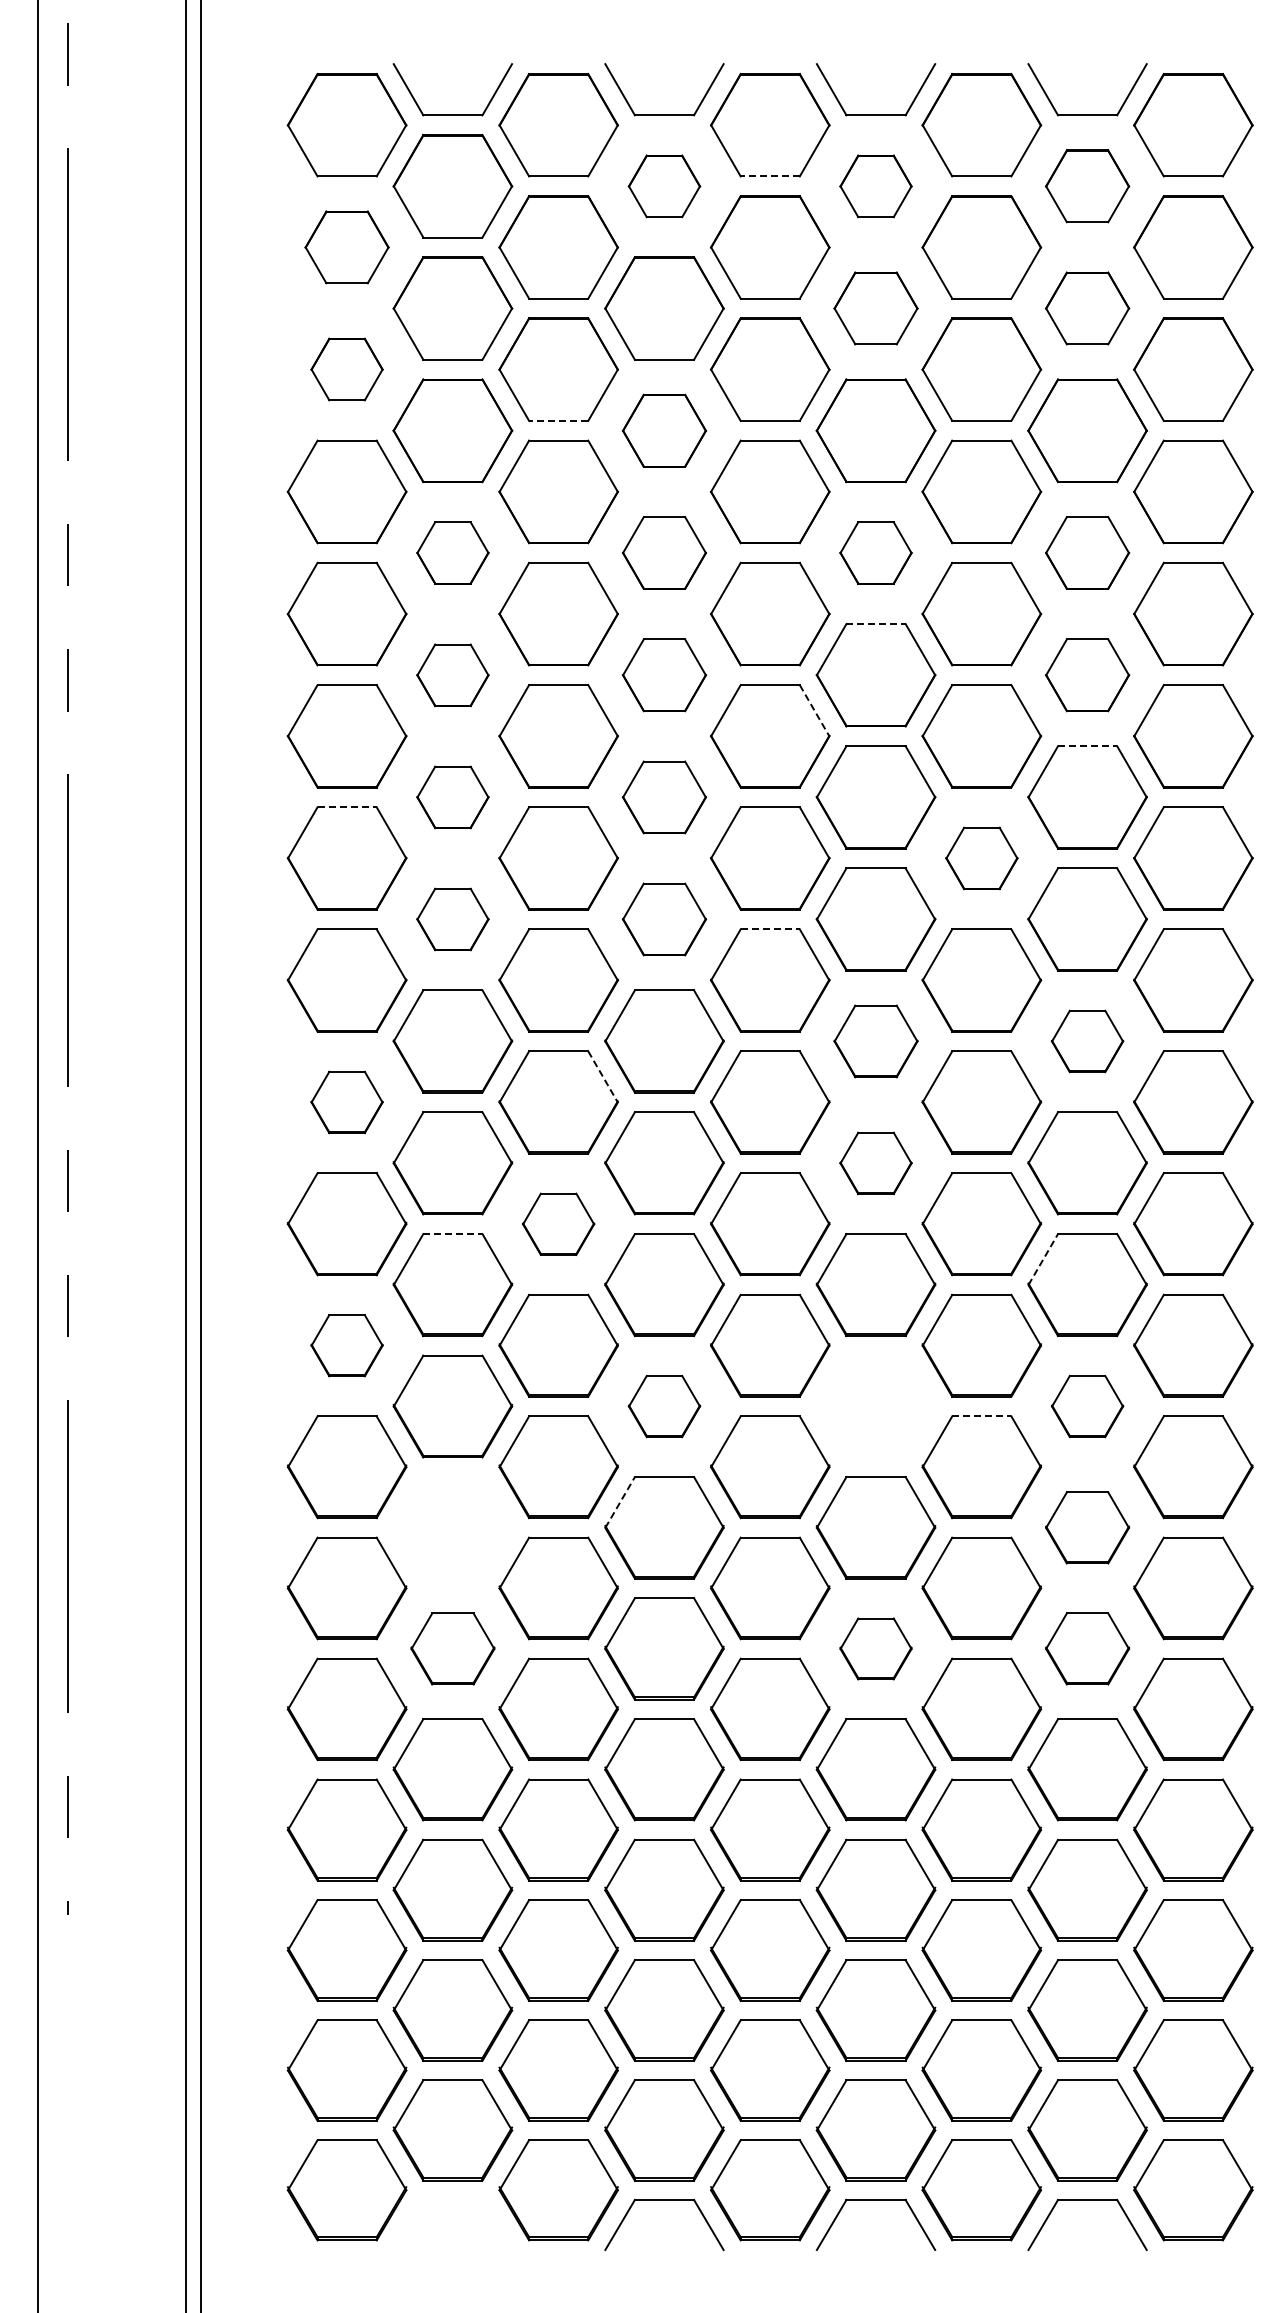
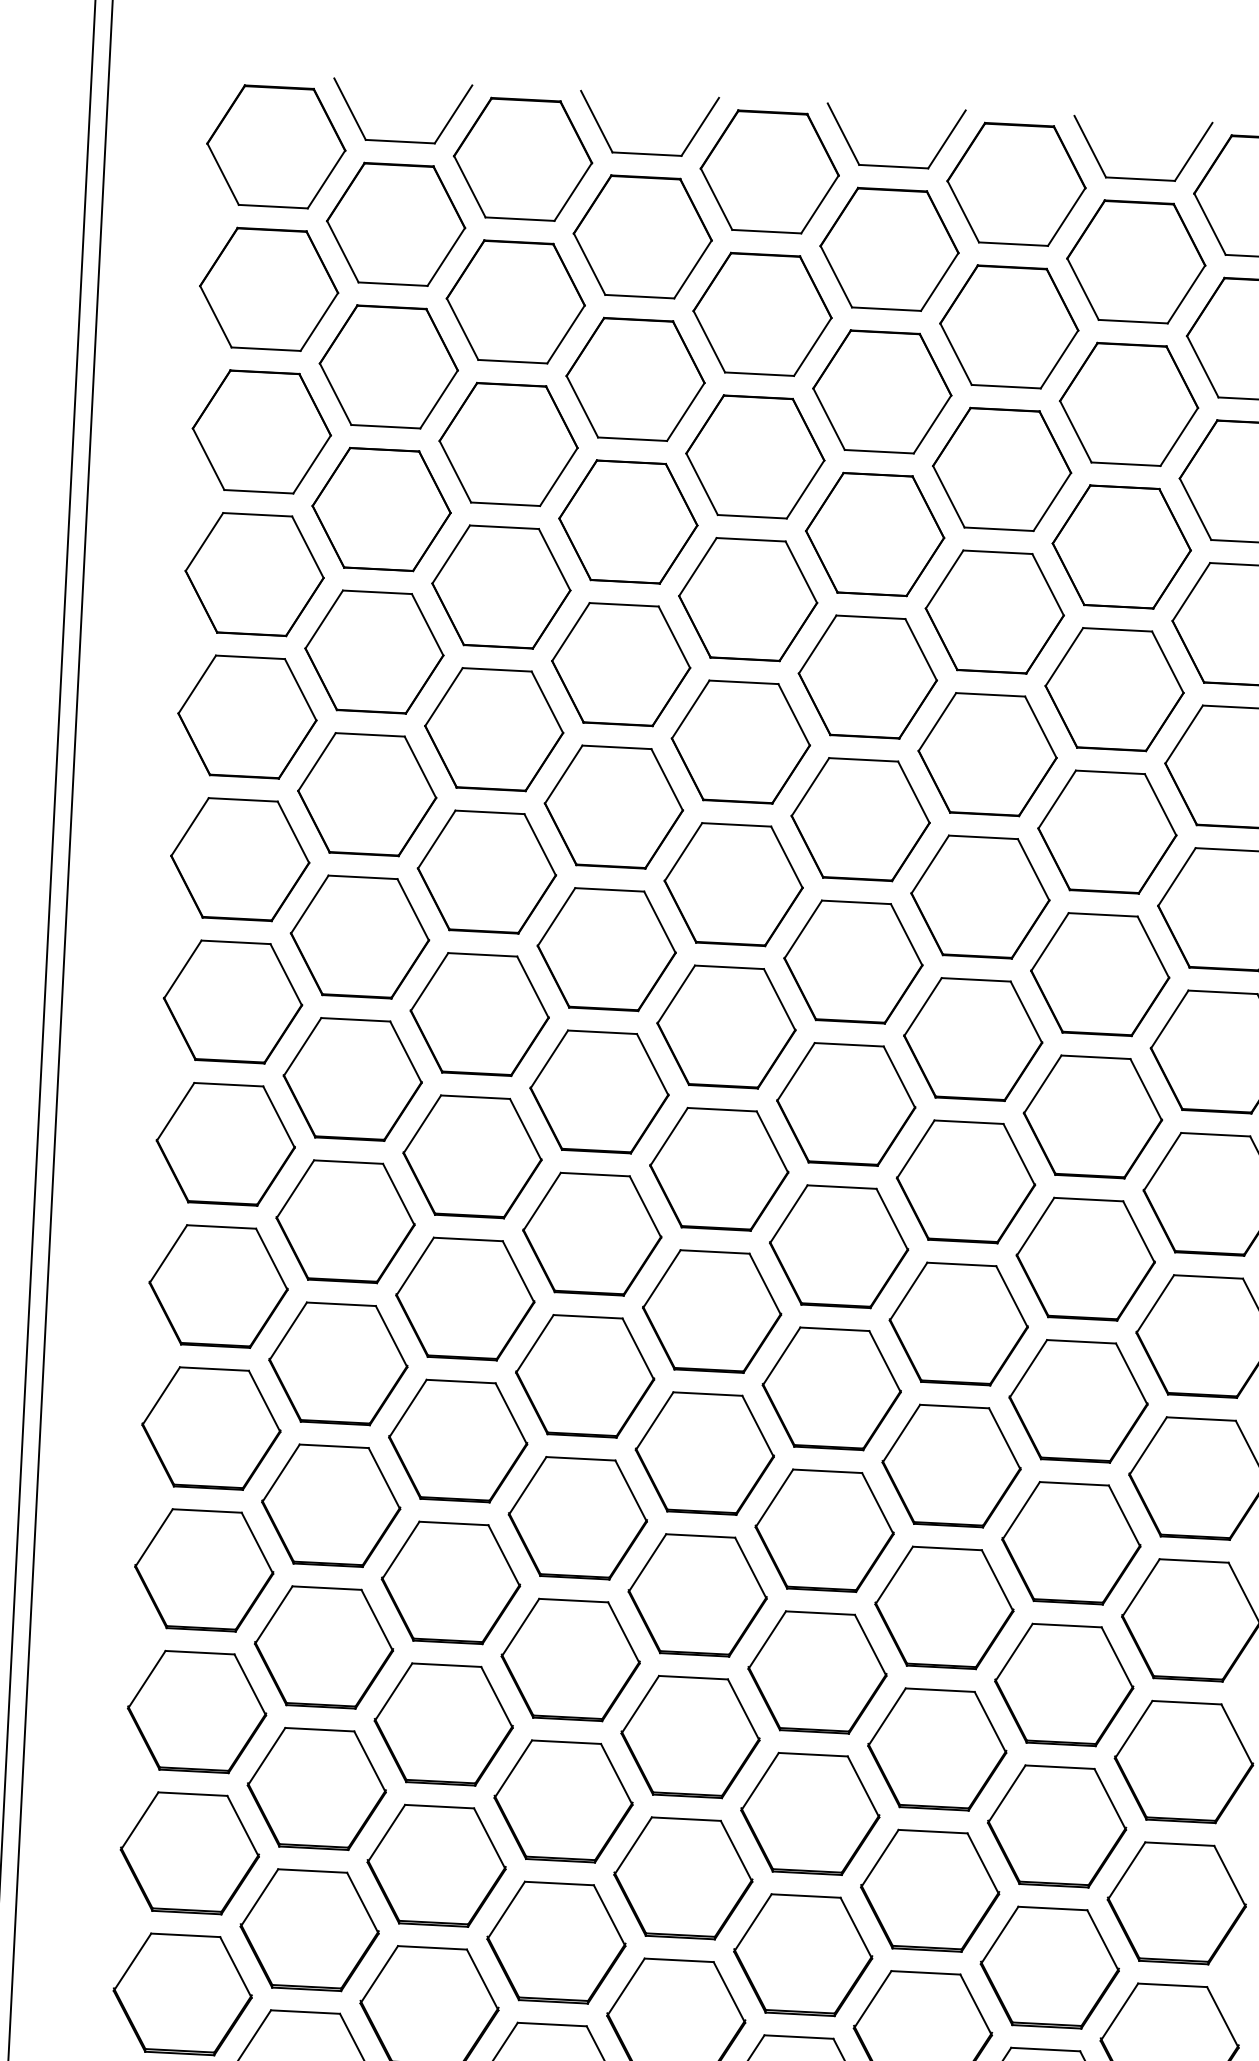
line: (770, 176) -> (767, 231), dashed -> solid
part: (664, 186) -> (642, 237), size x1.67
part: (875, 186) -> (888, 249), size x1.67
part: (1087, 186) -> (1136, 262), size x1.43
part: (346, 247) -> (268, 289), size x1.43
part: (875, 308) -> (881, 391), size x1.43
part: (1087, 308) -> (1128, 404), size x1.43
part: (346, 369) -> (261, 431), size x1.67
line: (558, 420) -> (505, 503), dashed -> solid
part: (664, 430) -> (628, 521), size x1.43
part: (452, 552) -> (373, 651), size x1.67
part: (664, 552) -> (621, 663), size x1.43
part: (875, 552) -> (867, 676), size x1.67
part: (1087, 552) -> (1114, 688), size x1.43
line: (876, 624) -> (864, 760), dashed -> solid
part: (452, 675) -> (366, 794), size x1.67
part: (664, 675) -> (613, 807), size x1.43
part: (1087, 675) -> (1107, 832), size x1.43
line: (814, 710) -> (786, 857), dashed -> solid
line: (1087, 746) -> (1103, 915), dashed -> solid
part: (452, 797) -> (359, 937), size x1.67
part: (664, 797) -> (606, 949), size x1.43
line: (347, 807) -> (236, 942), dashed -> solid
part: (981, 858) -> (972, 1039), size x1.67
part: (452, 919) -> (352, 1079), size x1.67
part: (664, 919) -> (599, 1091), size x1.43
line: (770, 929) -> (722, 1109), dashed -> solid
part: (875, 1041) -> (838, 1246), size x1.43
part: (1087, 1041) -> (1085, 1259), size x1.67
line: (603, 1076) -> (519, 1271), dashed -> solid
part: (346, 1102) -> (217, 1286), size x1.67
part: (875, 1163) -> (831, 1388), size x1.67
part: (558, 1224) -> (457, 1441), size x1.67
line: (452, 1234) -> (333, 1446), dashed -> solid
line: (1043, 1259) -> (1021, 1510), dashed -> solid
part: (346, 1345) -> (203, 1569), size x1.67
part: (664, 1406) -> (570, 1659), size x1.67
part: (875, 1406) -> (816, 1672), added
part: (1087, 1406) -> (1064, 1684), size x1.67
line: (981, 1416) -> (939, 1690), dashed -> solid
line: (620, 1502) -> (513, 1769), dashed -> solid
part: (452, 1527) -> (316, 1788), added
part: (1087, 1527) -> (1056, 1826), size x1.43
part: (452, 1648) -> (309, 1929), size x1.43
part: (875, 1648) -> (802, 1954), size x1.67
part: (1087, 1648) -> (1049, 1967), size x1.43

